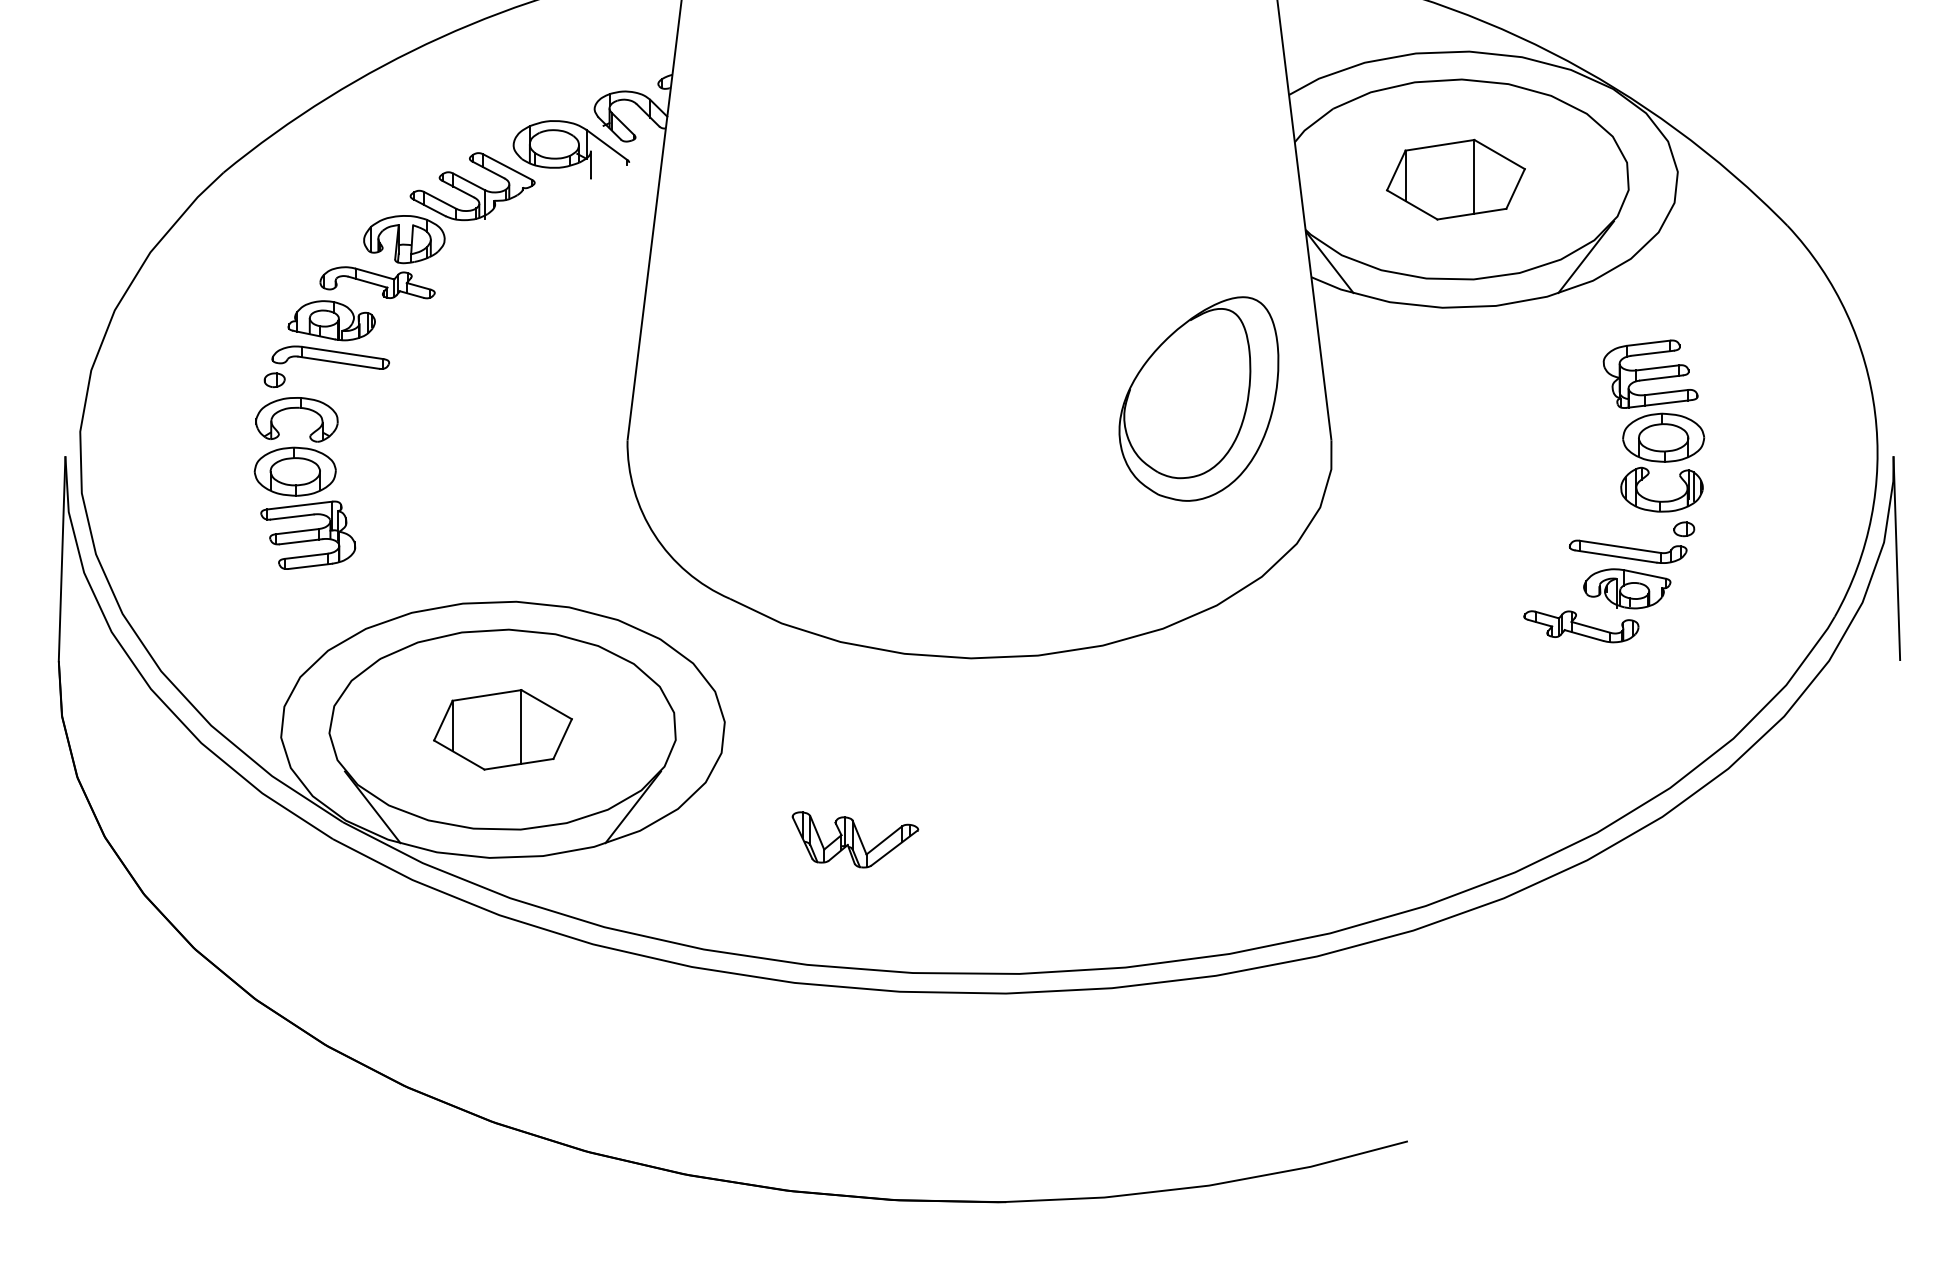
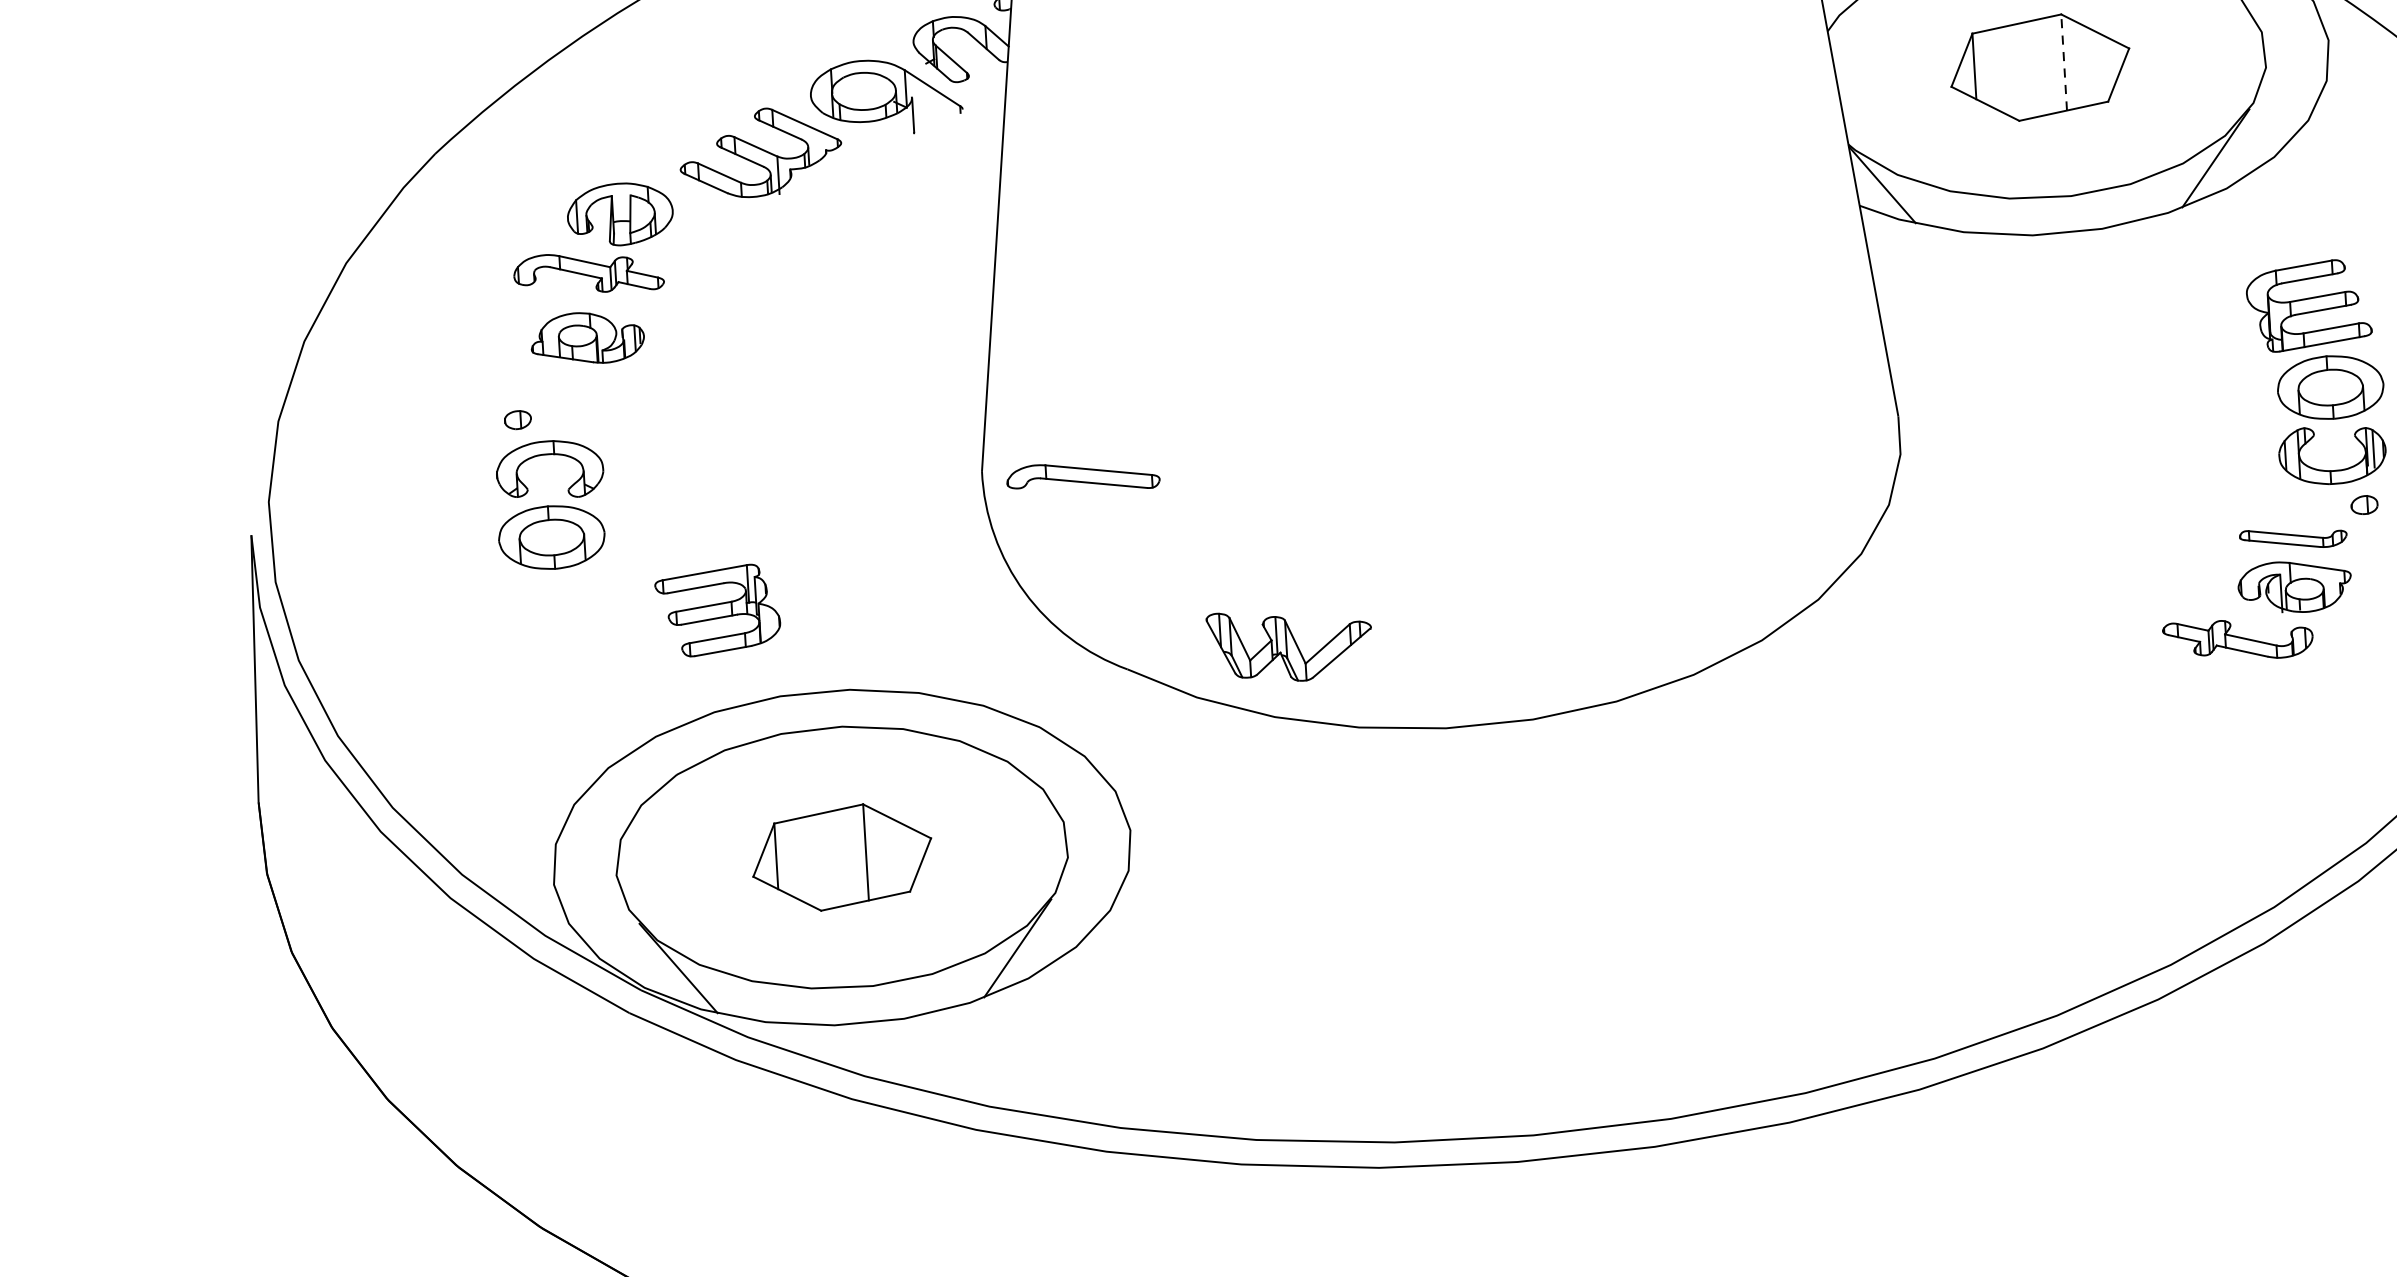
line: (1474, 176) -> (2064, 62), solid -> dashed
part: (382, 257) -> (593, 239), moved
part: (330, 357) -> (1082, 476), moved
part: (1198, 398) -> (1722, 372), removed
part: (308, 534) -> (718, 609), moved
part: (1628, 551) -> (2293, 538), size x0.7
part: (855, 839) -> (1290, 644), moved

